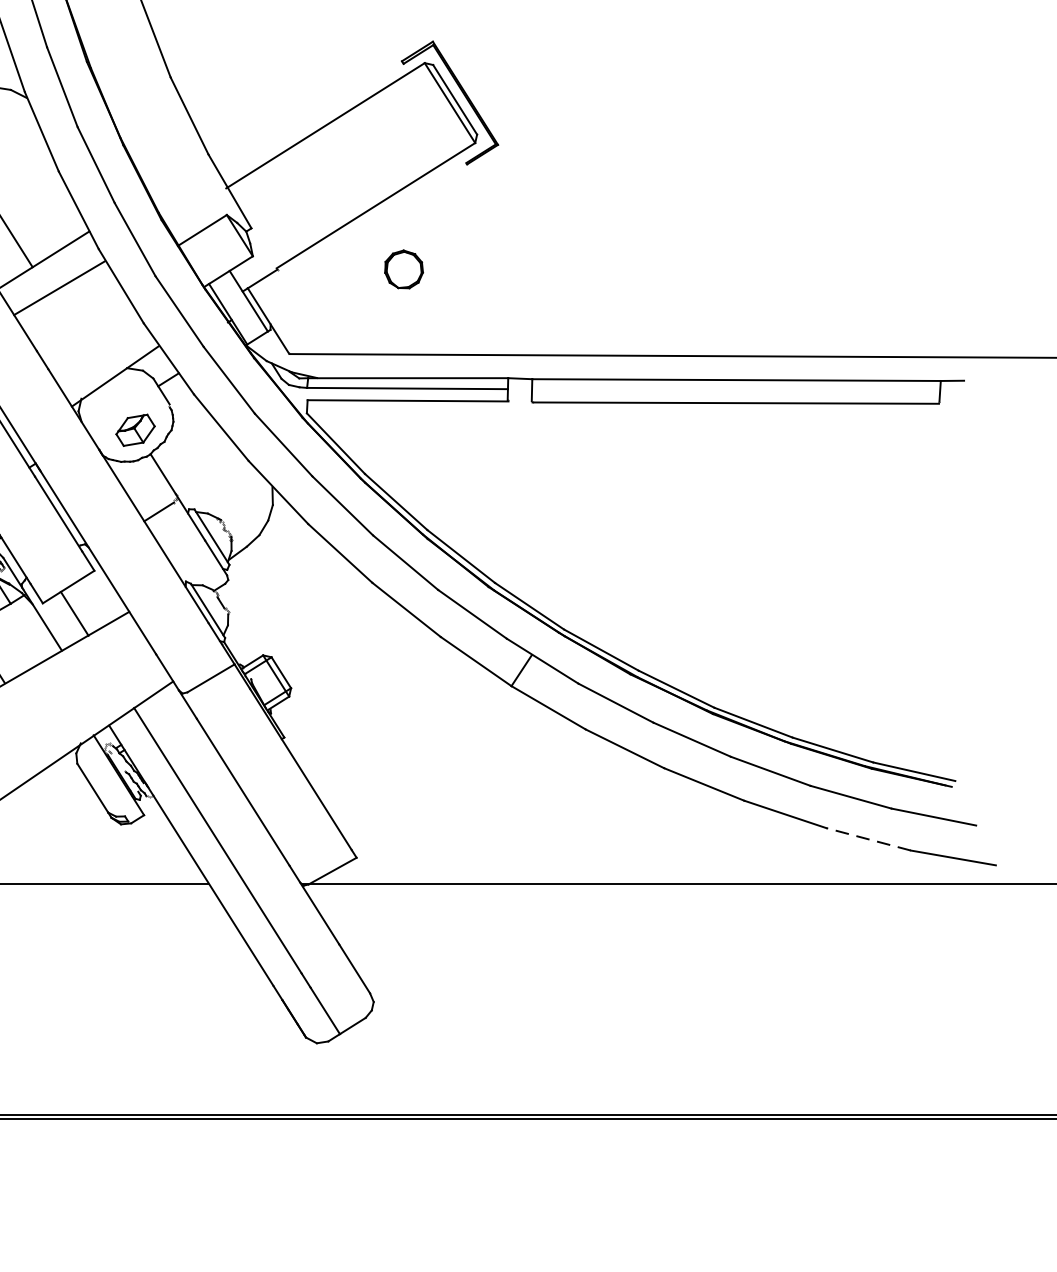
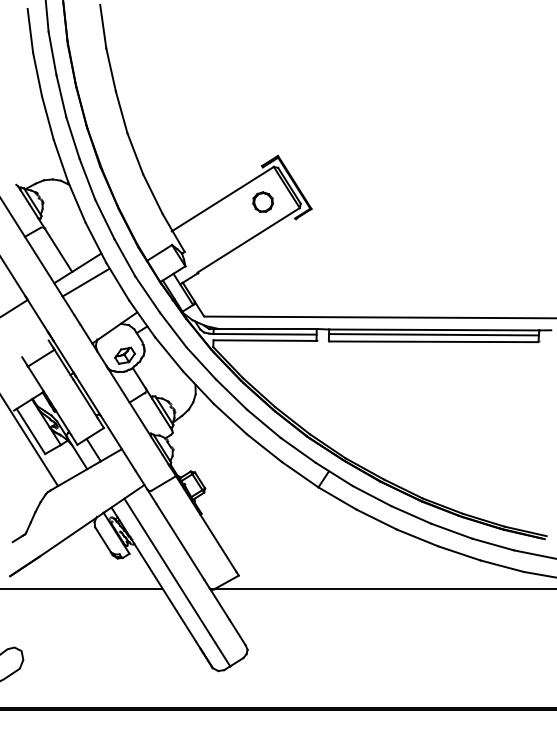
part: (402, 268) -> (262, 201), moved
line: (735, 388) -> (433, 334), added
line: (867, 839) -> (501, 566), dashed -> solid

